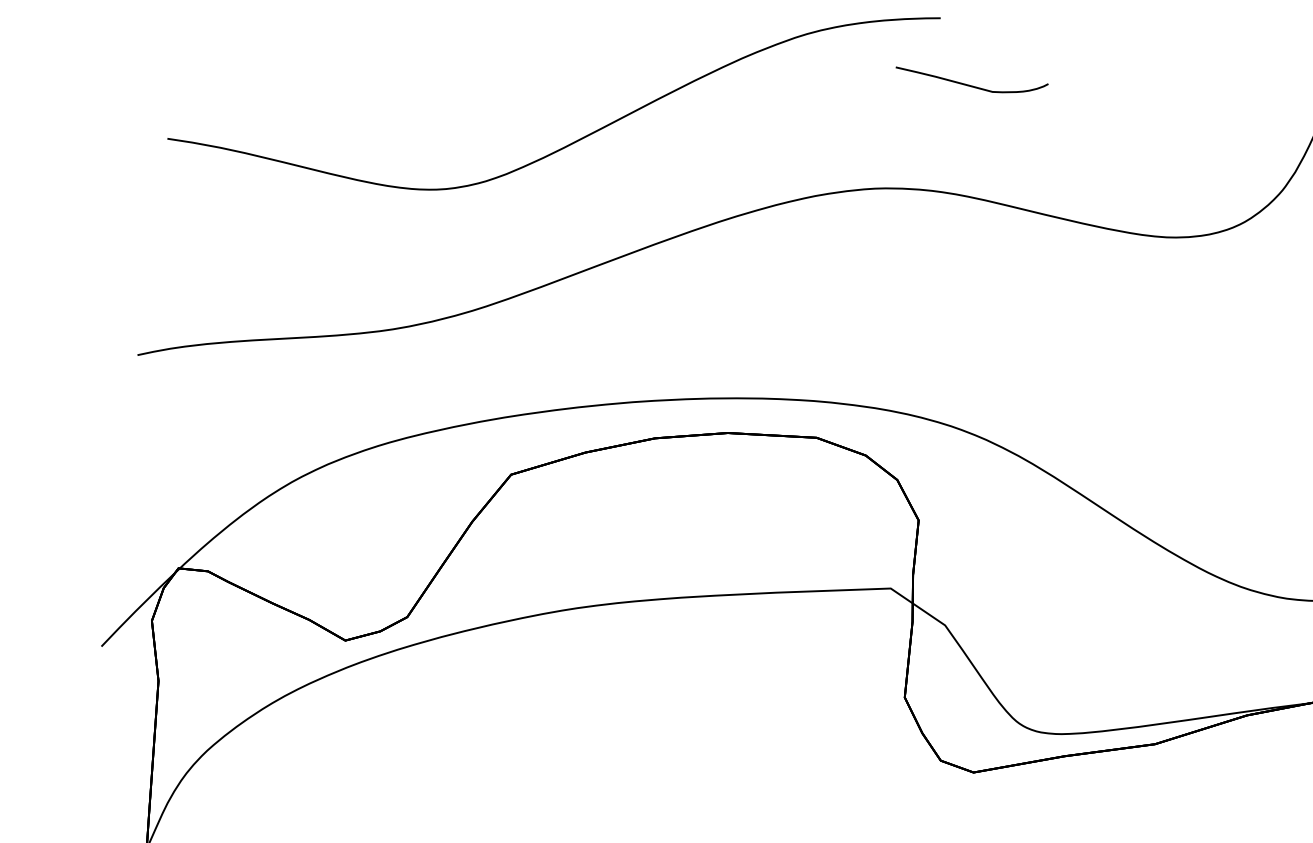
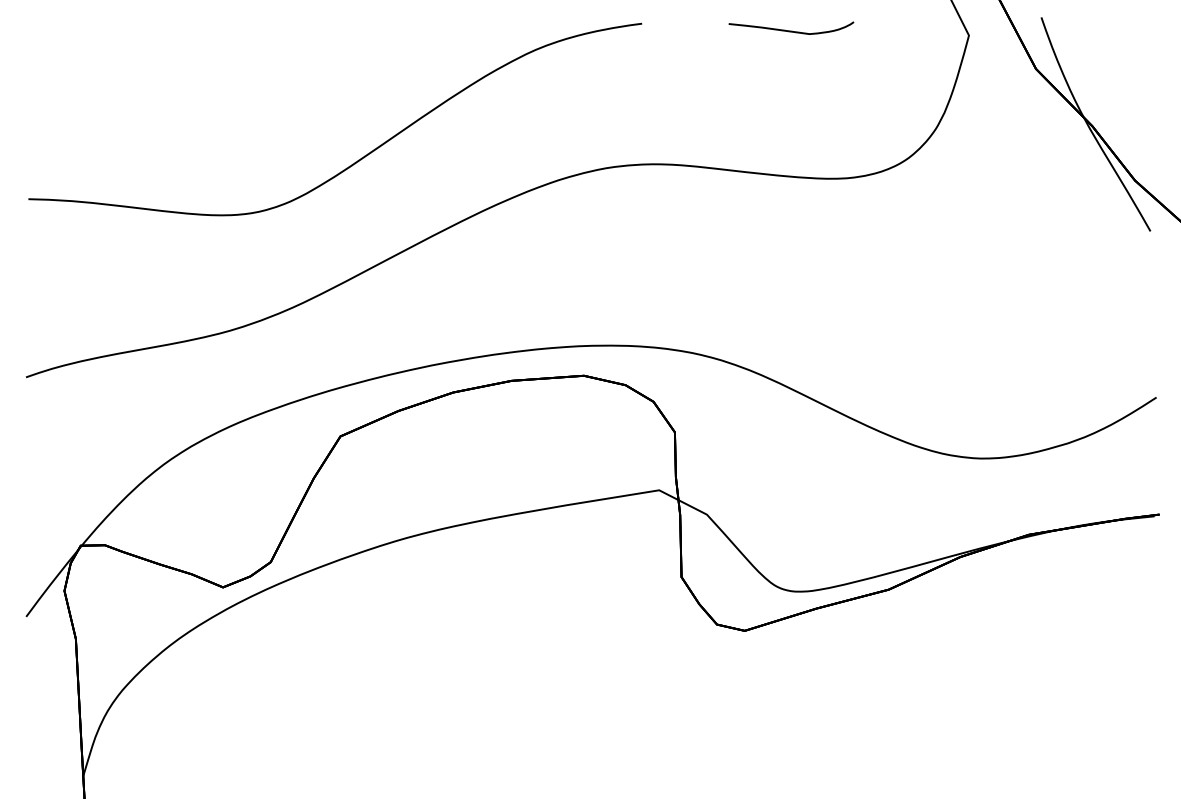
curve: (971, 84) -> (791, 30), moved

